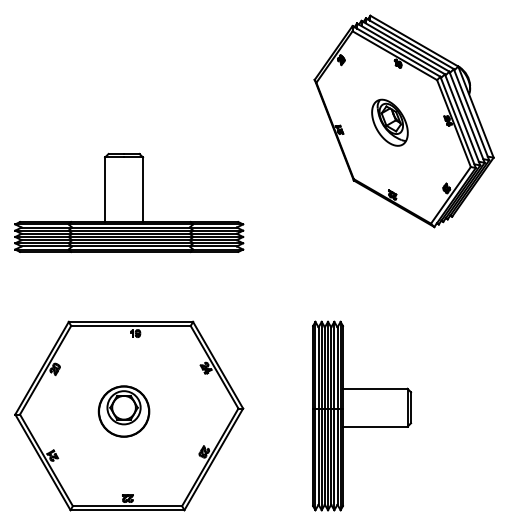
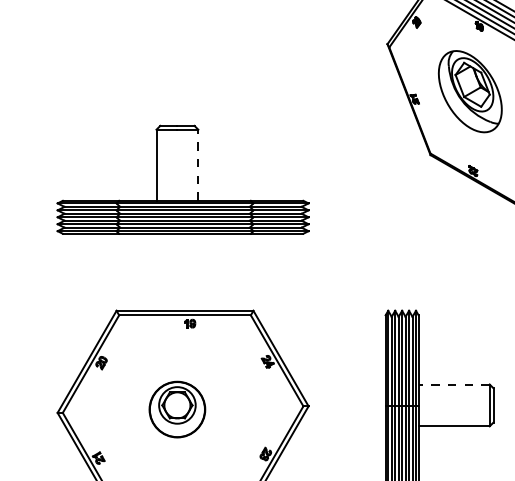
part: (389, 122) -> (469, 91), size x1.6
line: (143, 189) -> (198, 164), solid -> dashed
line: (374, 388) -> (453, 384), solid -> dashed

